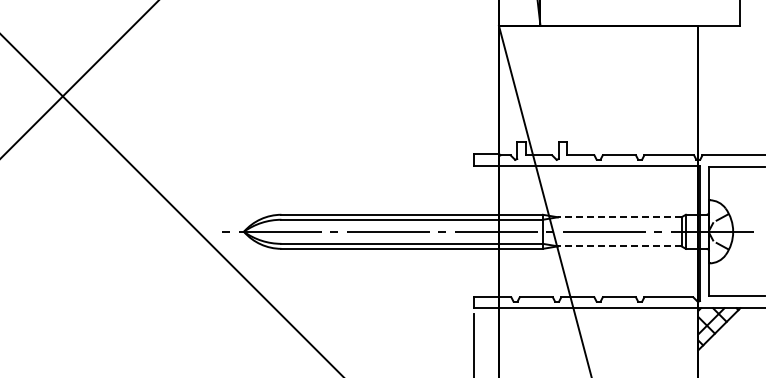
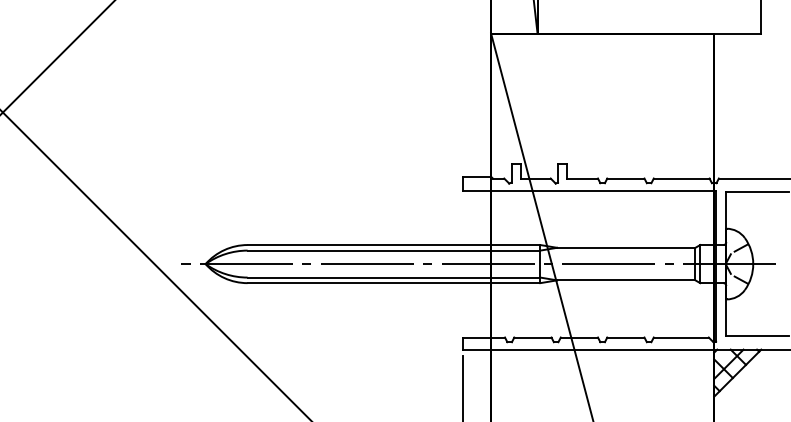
line: (619, 217) -> (626, 248), dashed -> solid
line: (619, 246) -> (626, 280), dashed -> solid

